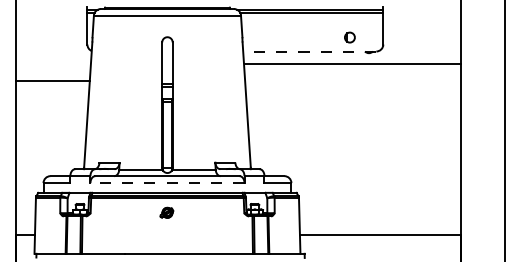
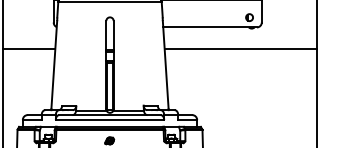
part: (349, 37) -> (249, 17), moved
line: (309, 51) -> (209, 27), dashed -> solid
line: (353, 64) -> (240, 48), moved
line: (166, 183) -> (109, 120), dashed -> solid

